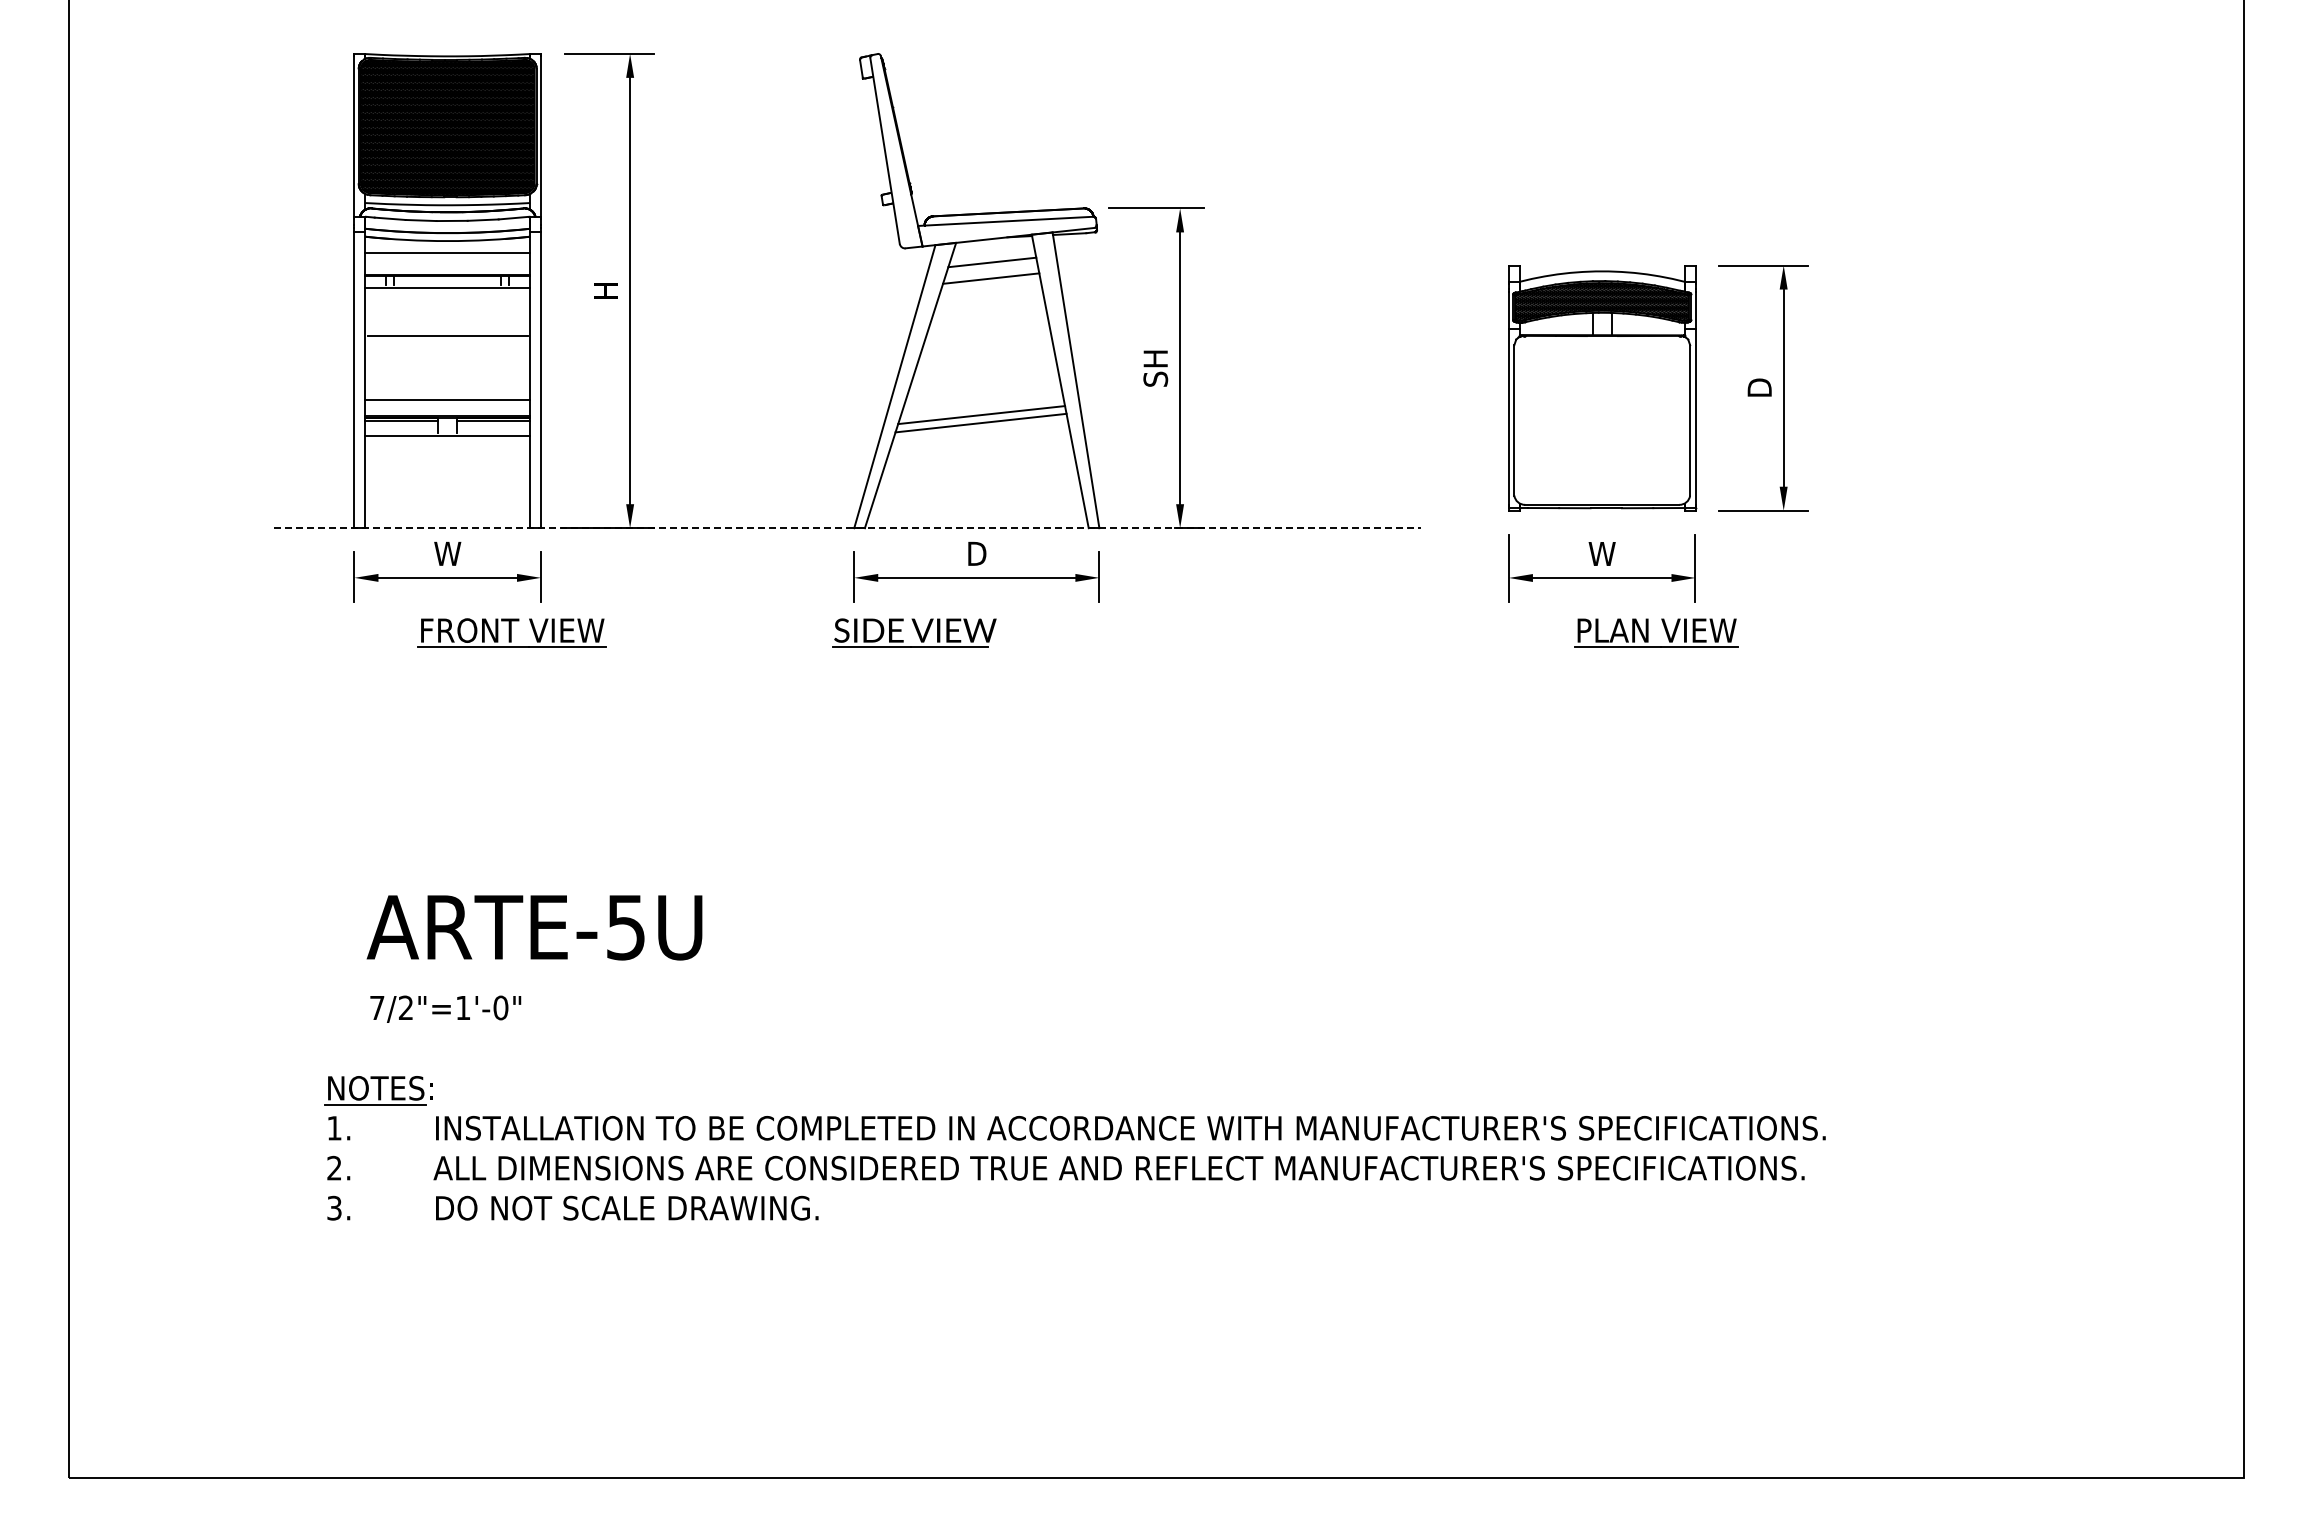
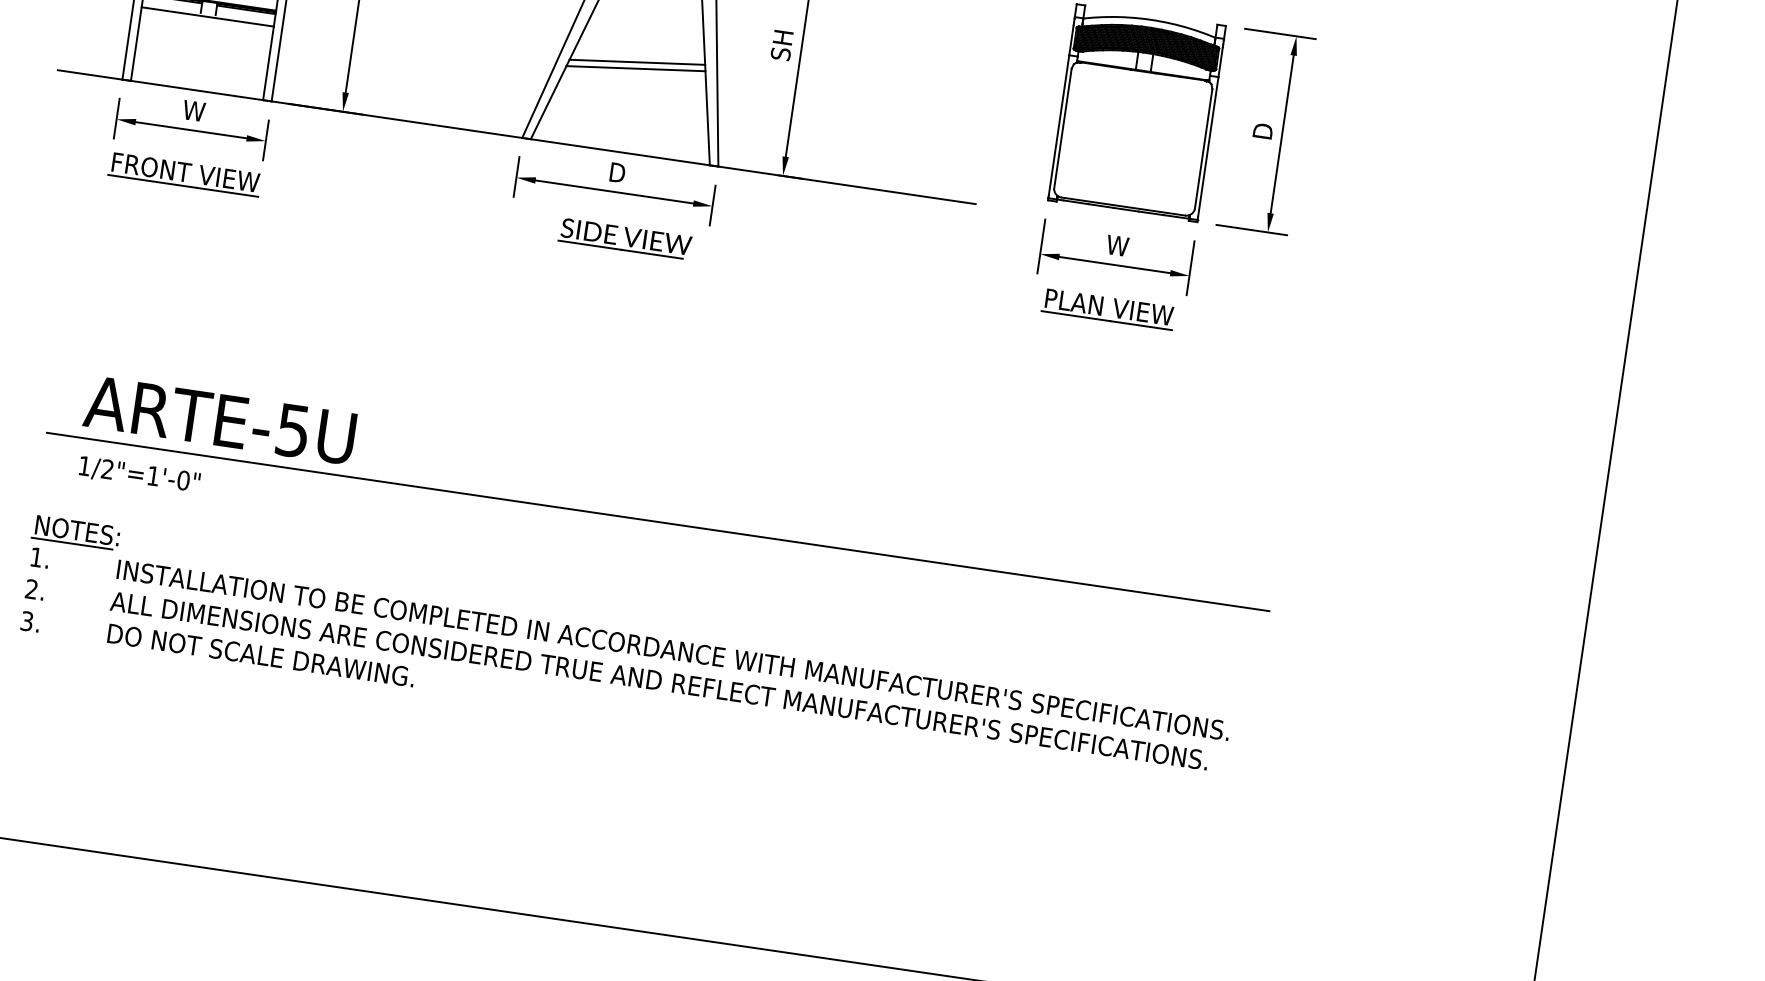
line: (847, 528) -> (516, 137), dashed -> solid
part: (511, 632) -> (184, 173), moved
part: (914, 632) -> (625, 238), moved
part: (1648, 632) -> (1102, 307), moved
line: (1089, 973) -> (658, 521), added
text: (377, 1007) -> (84, 465), 7/2"=1'-0" -> 1/2"=1'-0"

